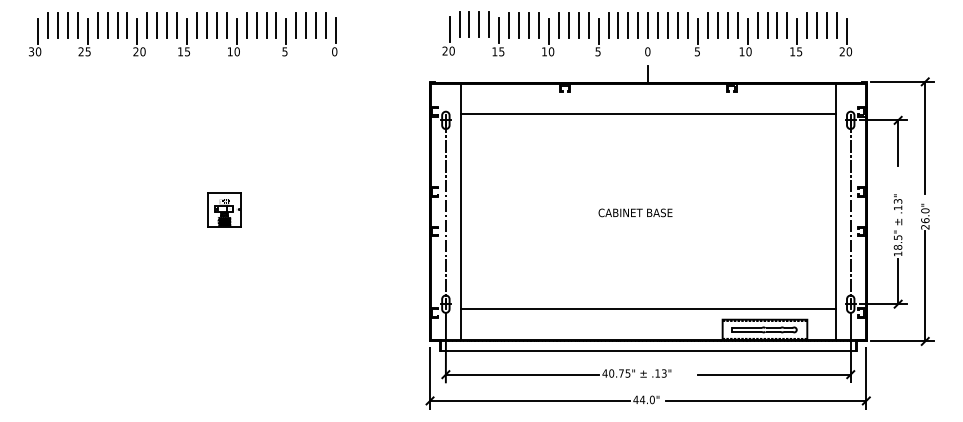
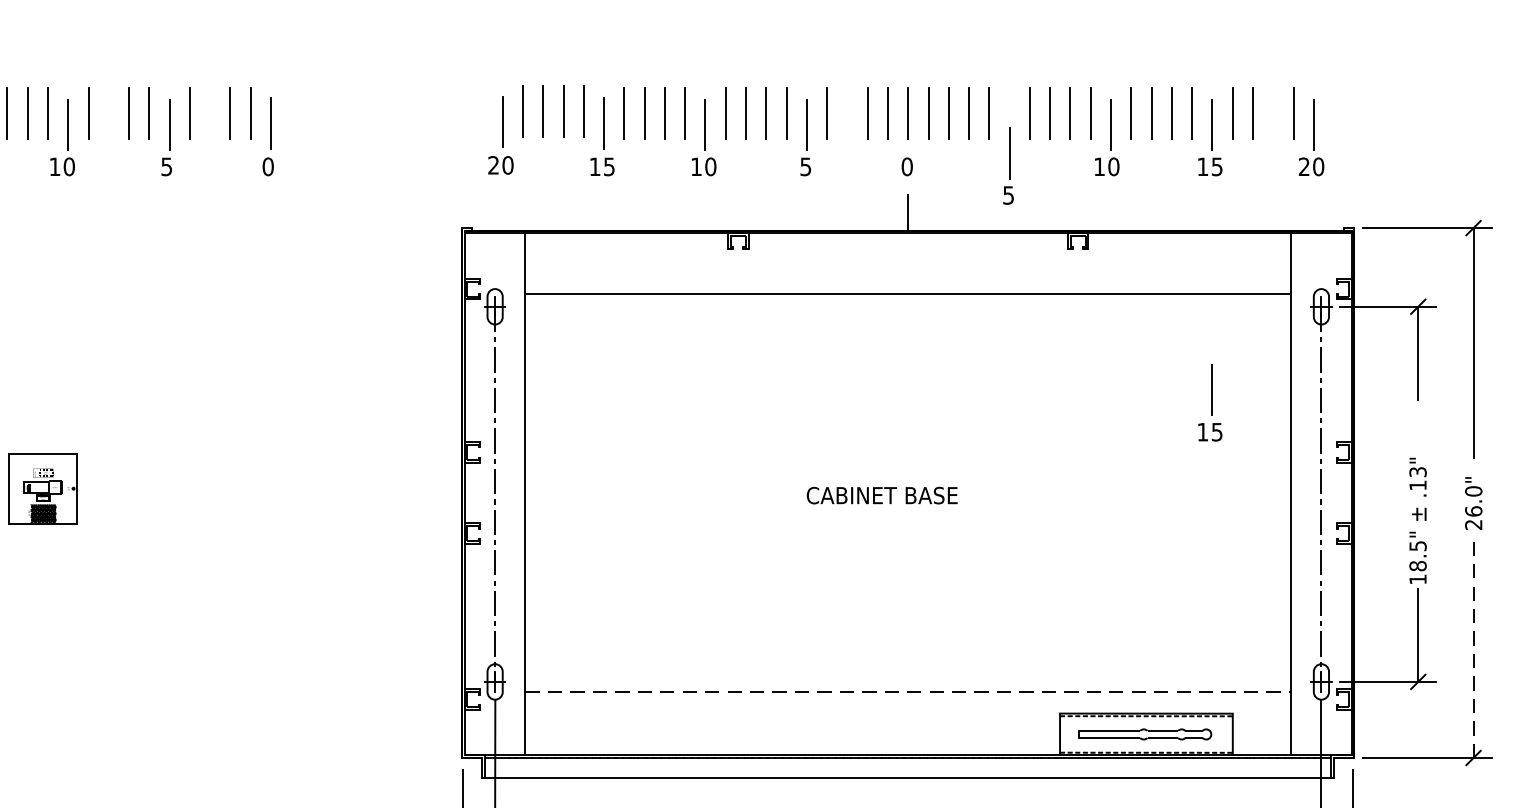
line: (256, 25) -> (108, 113), removed
line: (305, 25) -> (208, 113), removed
line: (618, 25) -> (847, 113), removed
line: (827, 25) -> (1274, 113), removed
part: (696, 37) -> (1006, 166), moved
part: (796, 167) -> (1210, 402), added
line: (925, 285) -> (1474, 643), solid -> dashed
line: (648, 309) -> (908, 692), solid -> dashed

